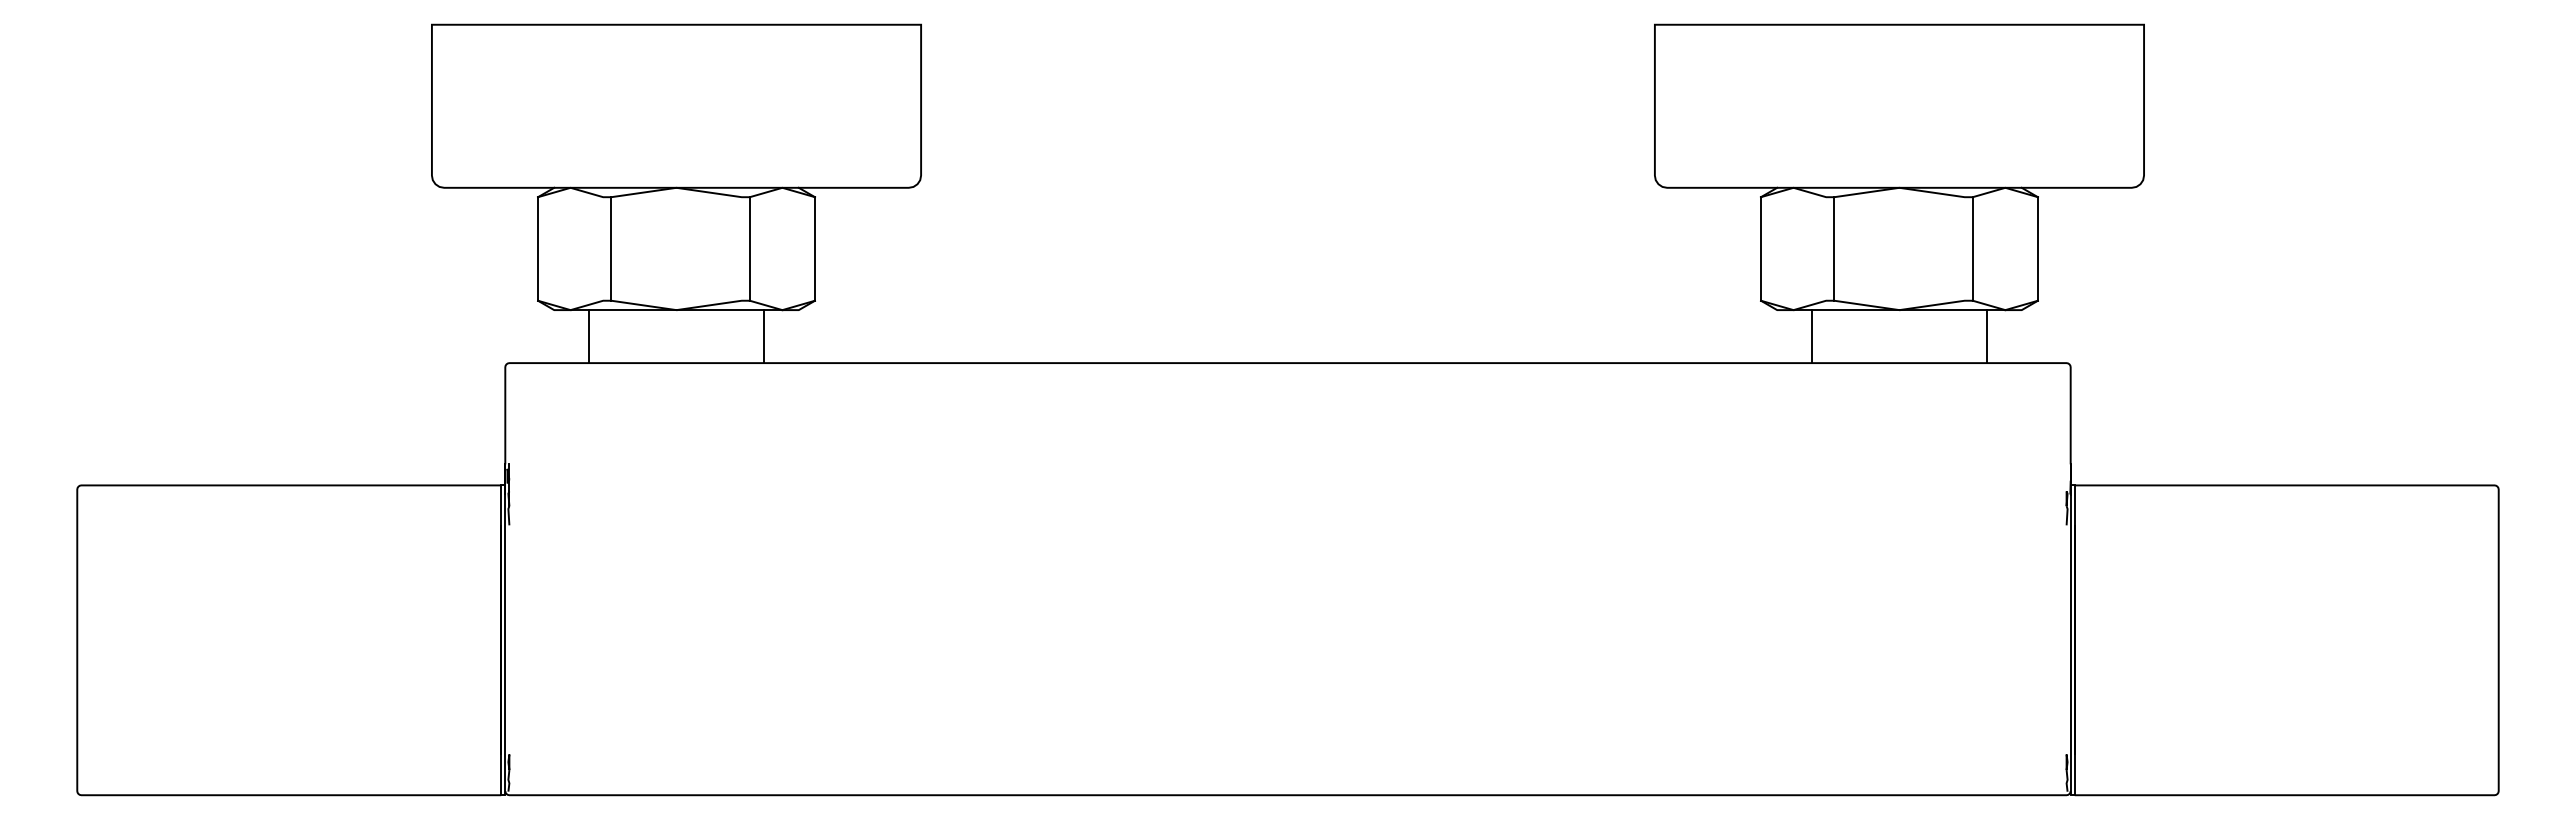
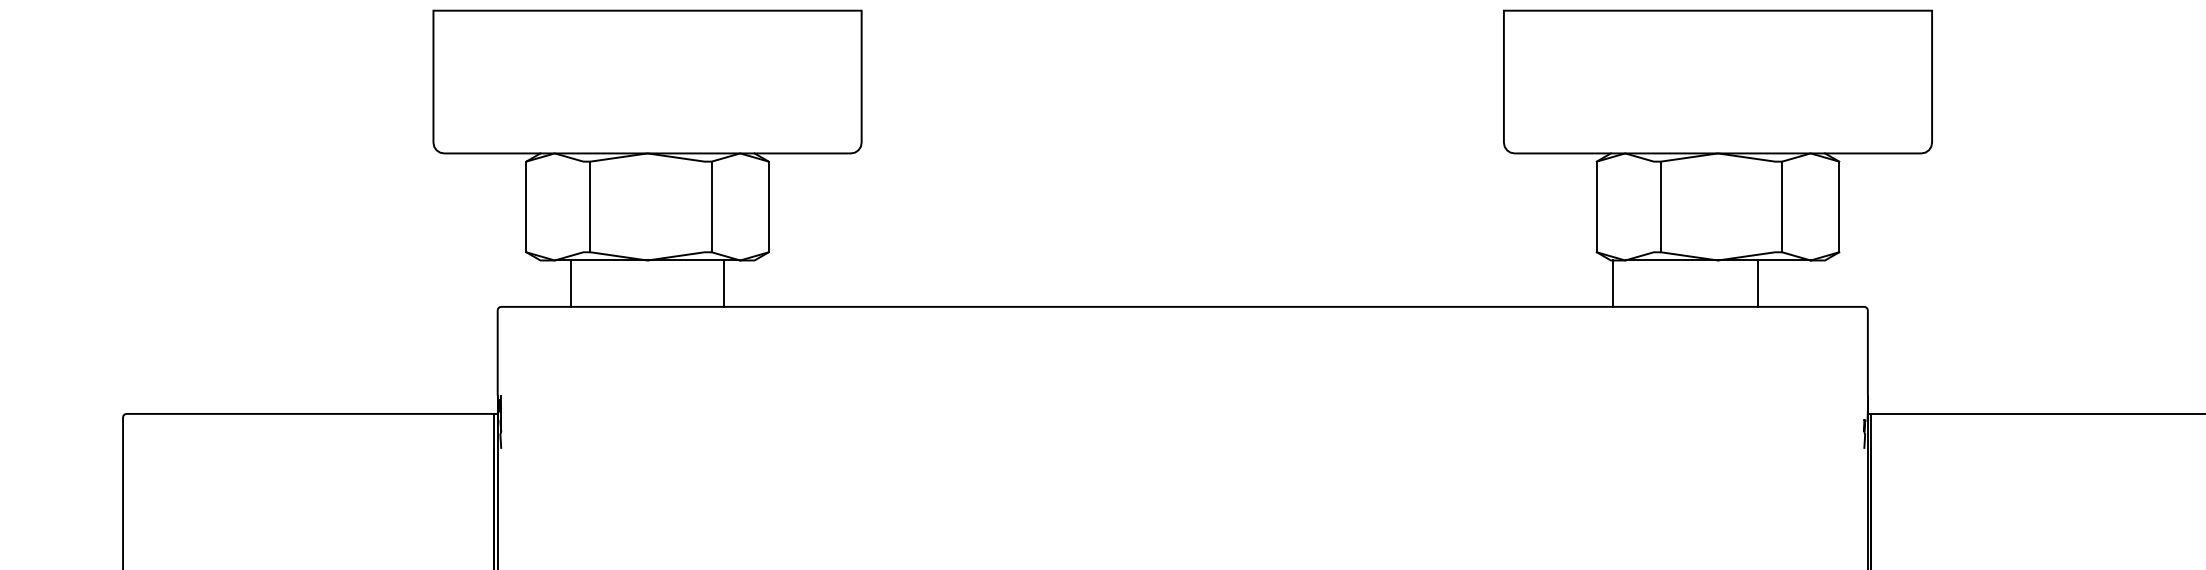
line: (1812, 336) -> (1612, 283), moved
line: (1986, 336) -> (1758, 283), moved

